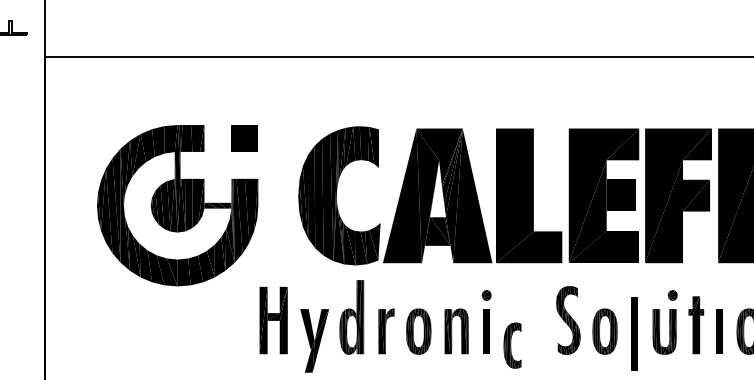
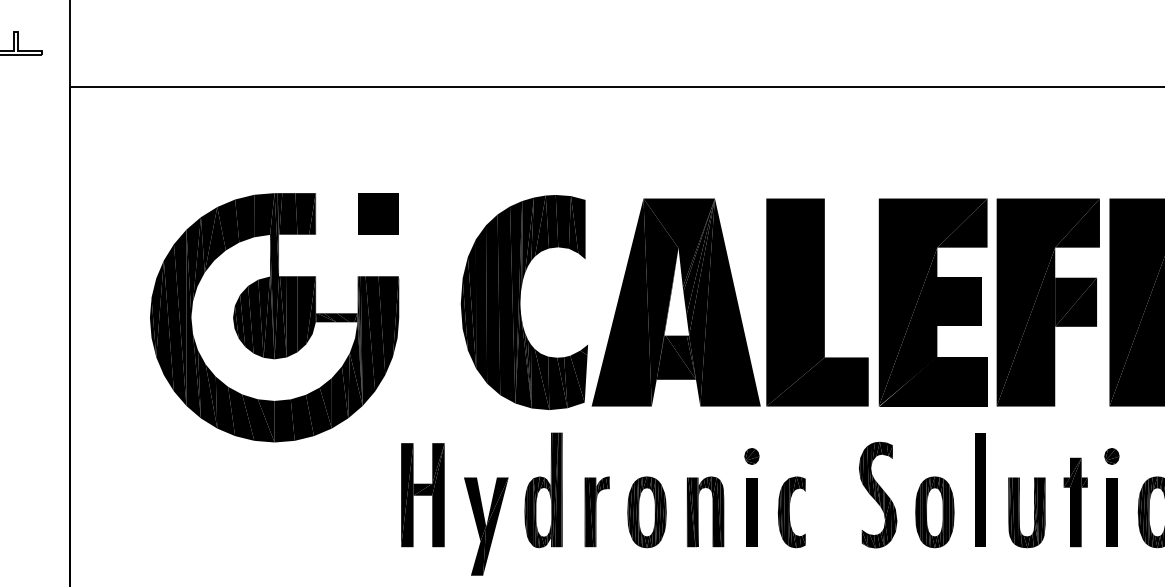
part: (672, 295) -> (1111, 456), moved
part: (634, 333) -> (980, 488), moved
part: (512, 345) -> (791, 512), moved

